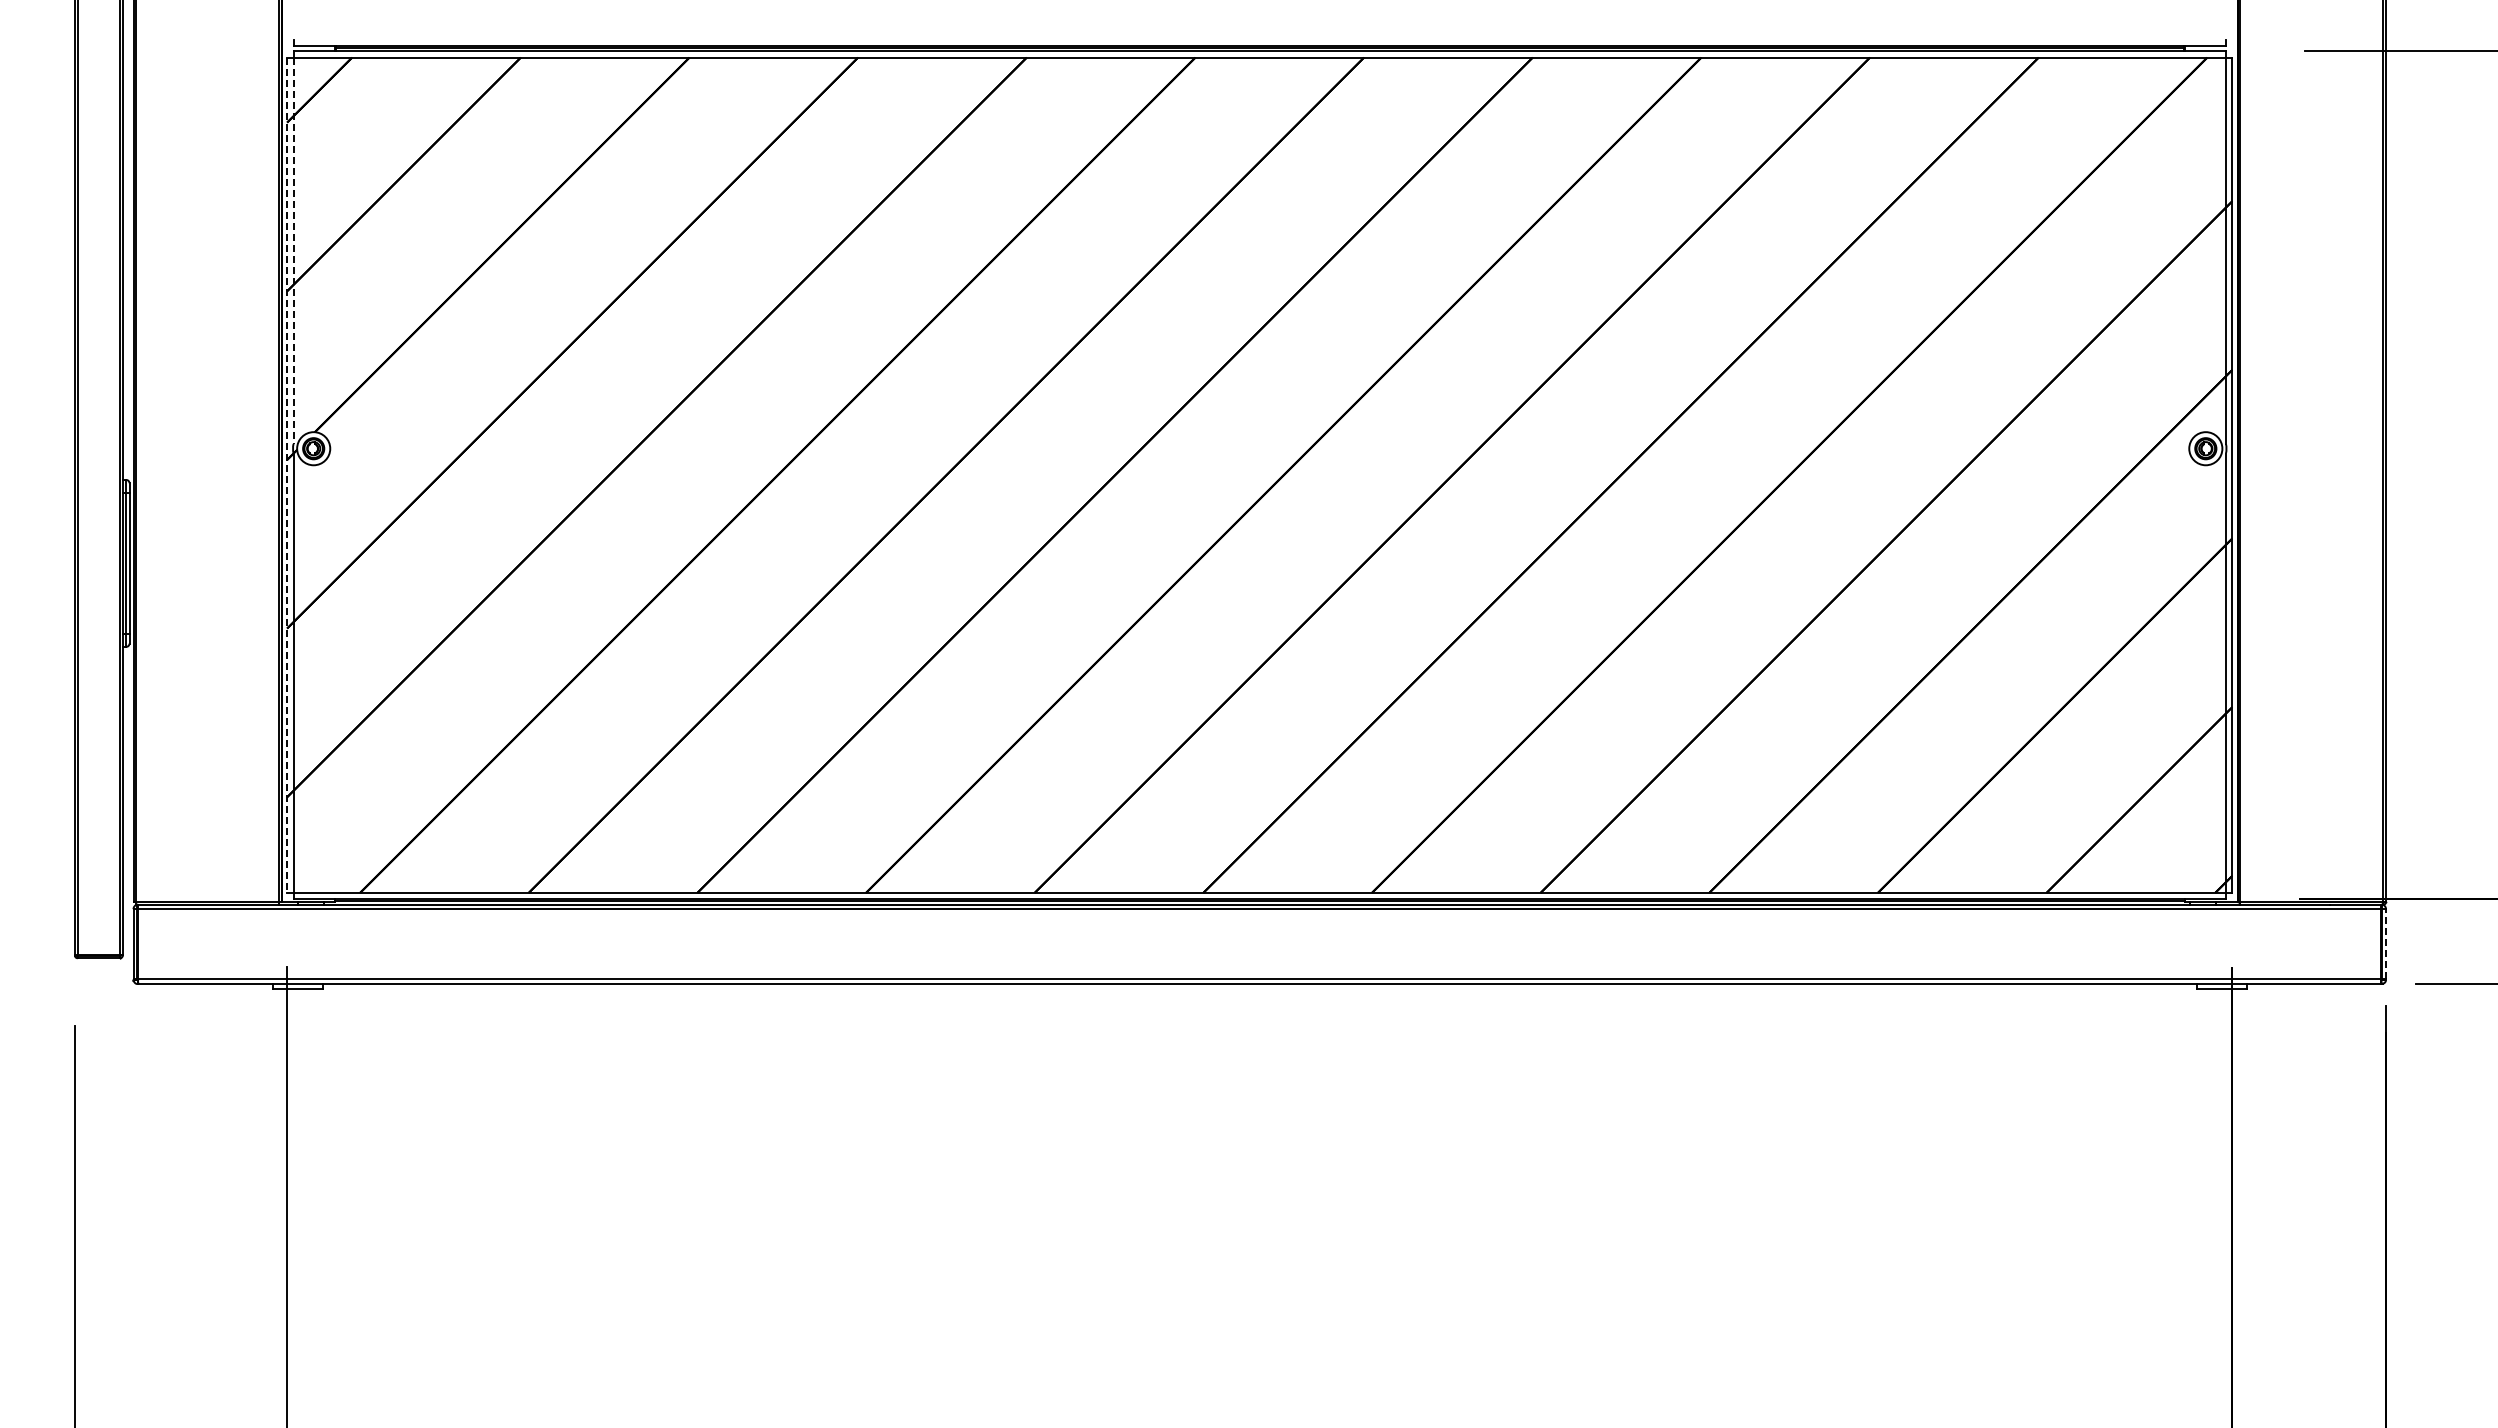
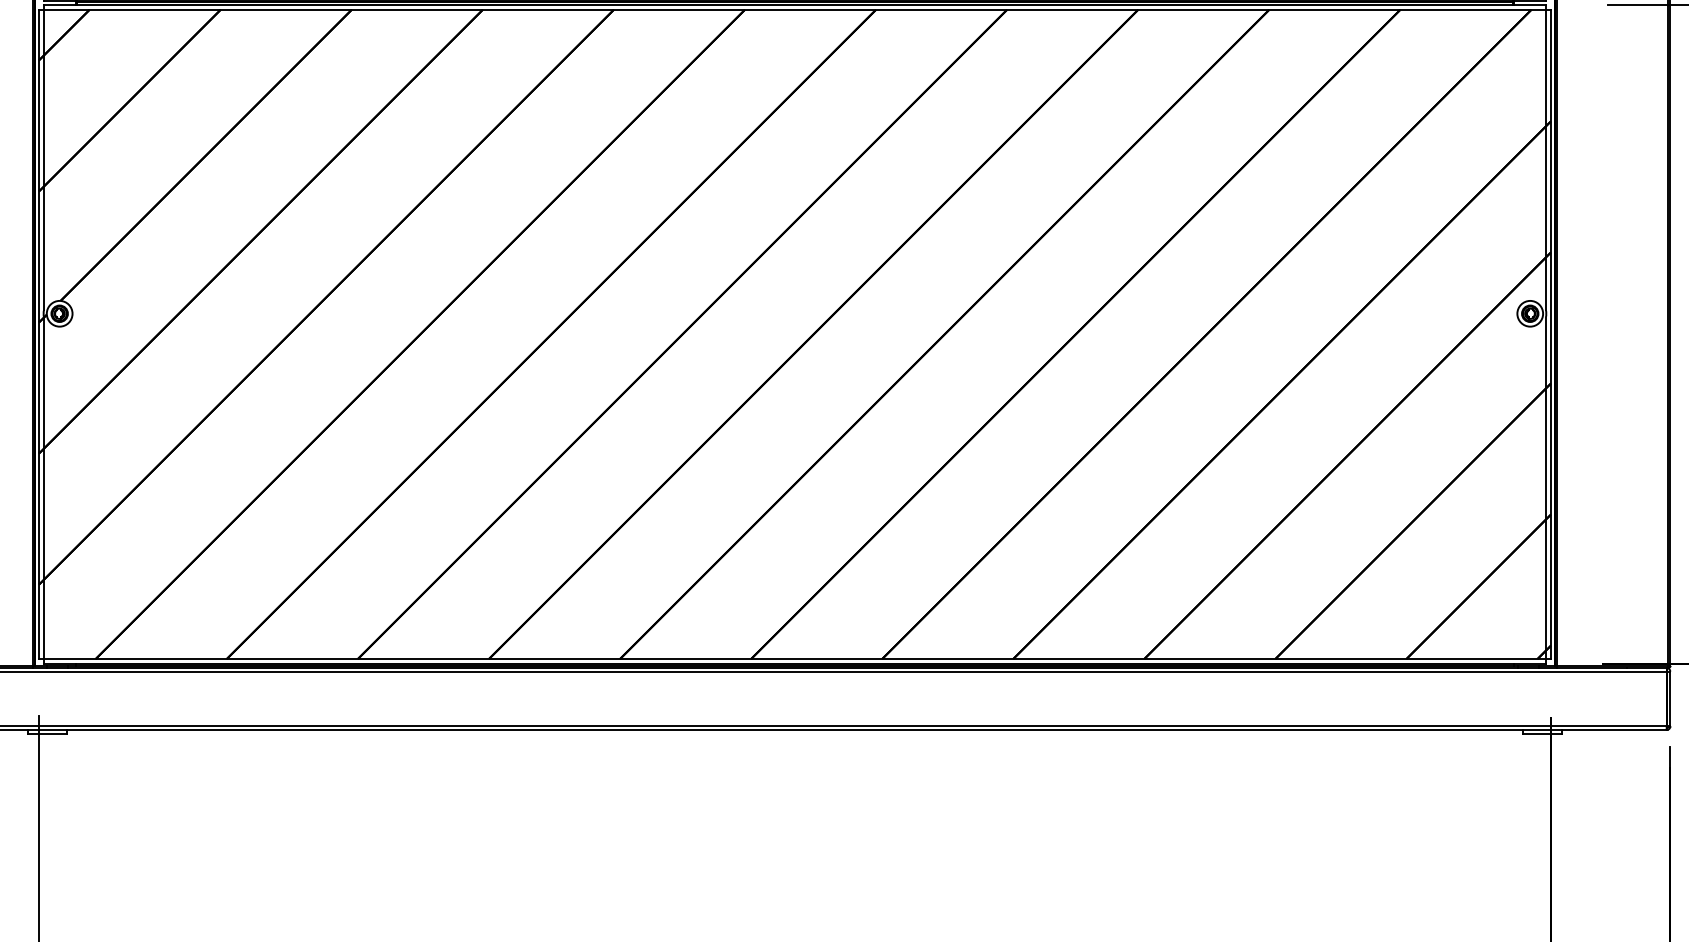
line: (293, 251) -> (43, 160), dashed -> solid
line: (287, 475) -> (39, 334), dashed -> solid
line: (2386, 943) -> (1670, 698), dashed -> solid

